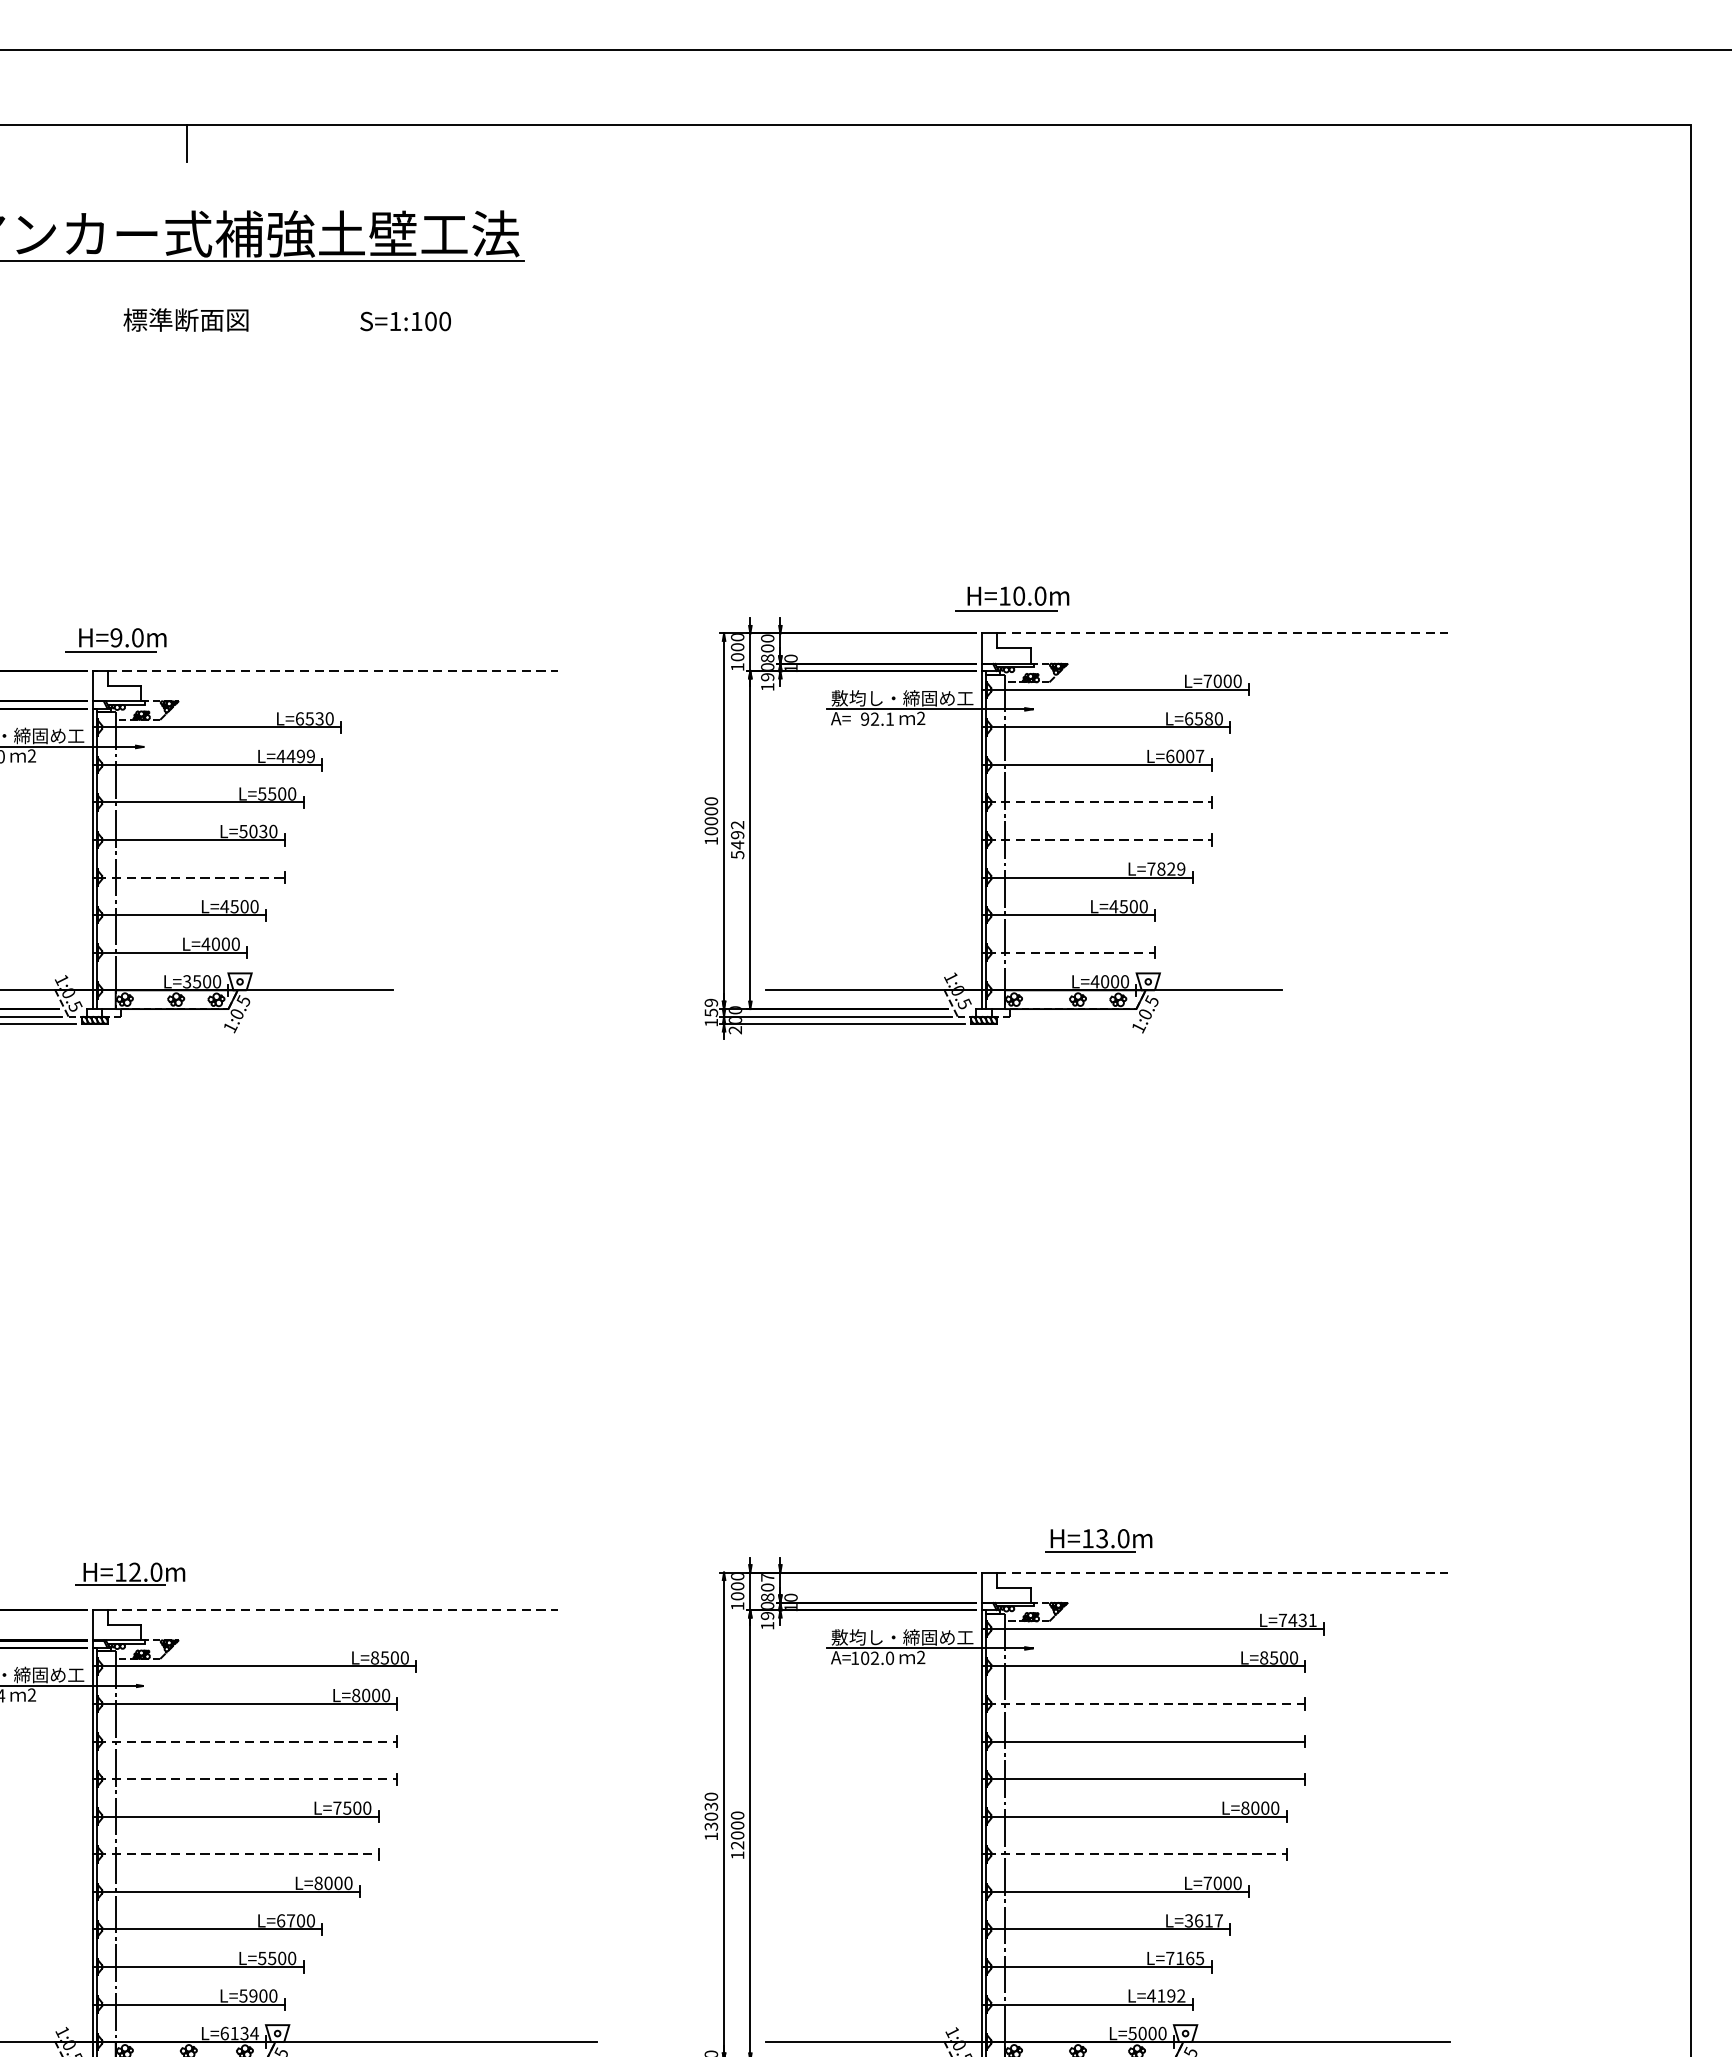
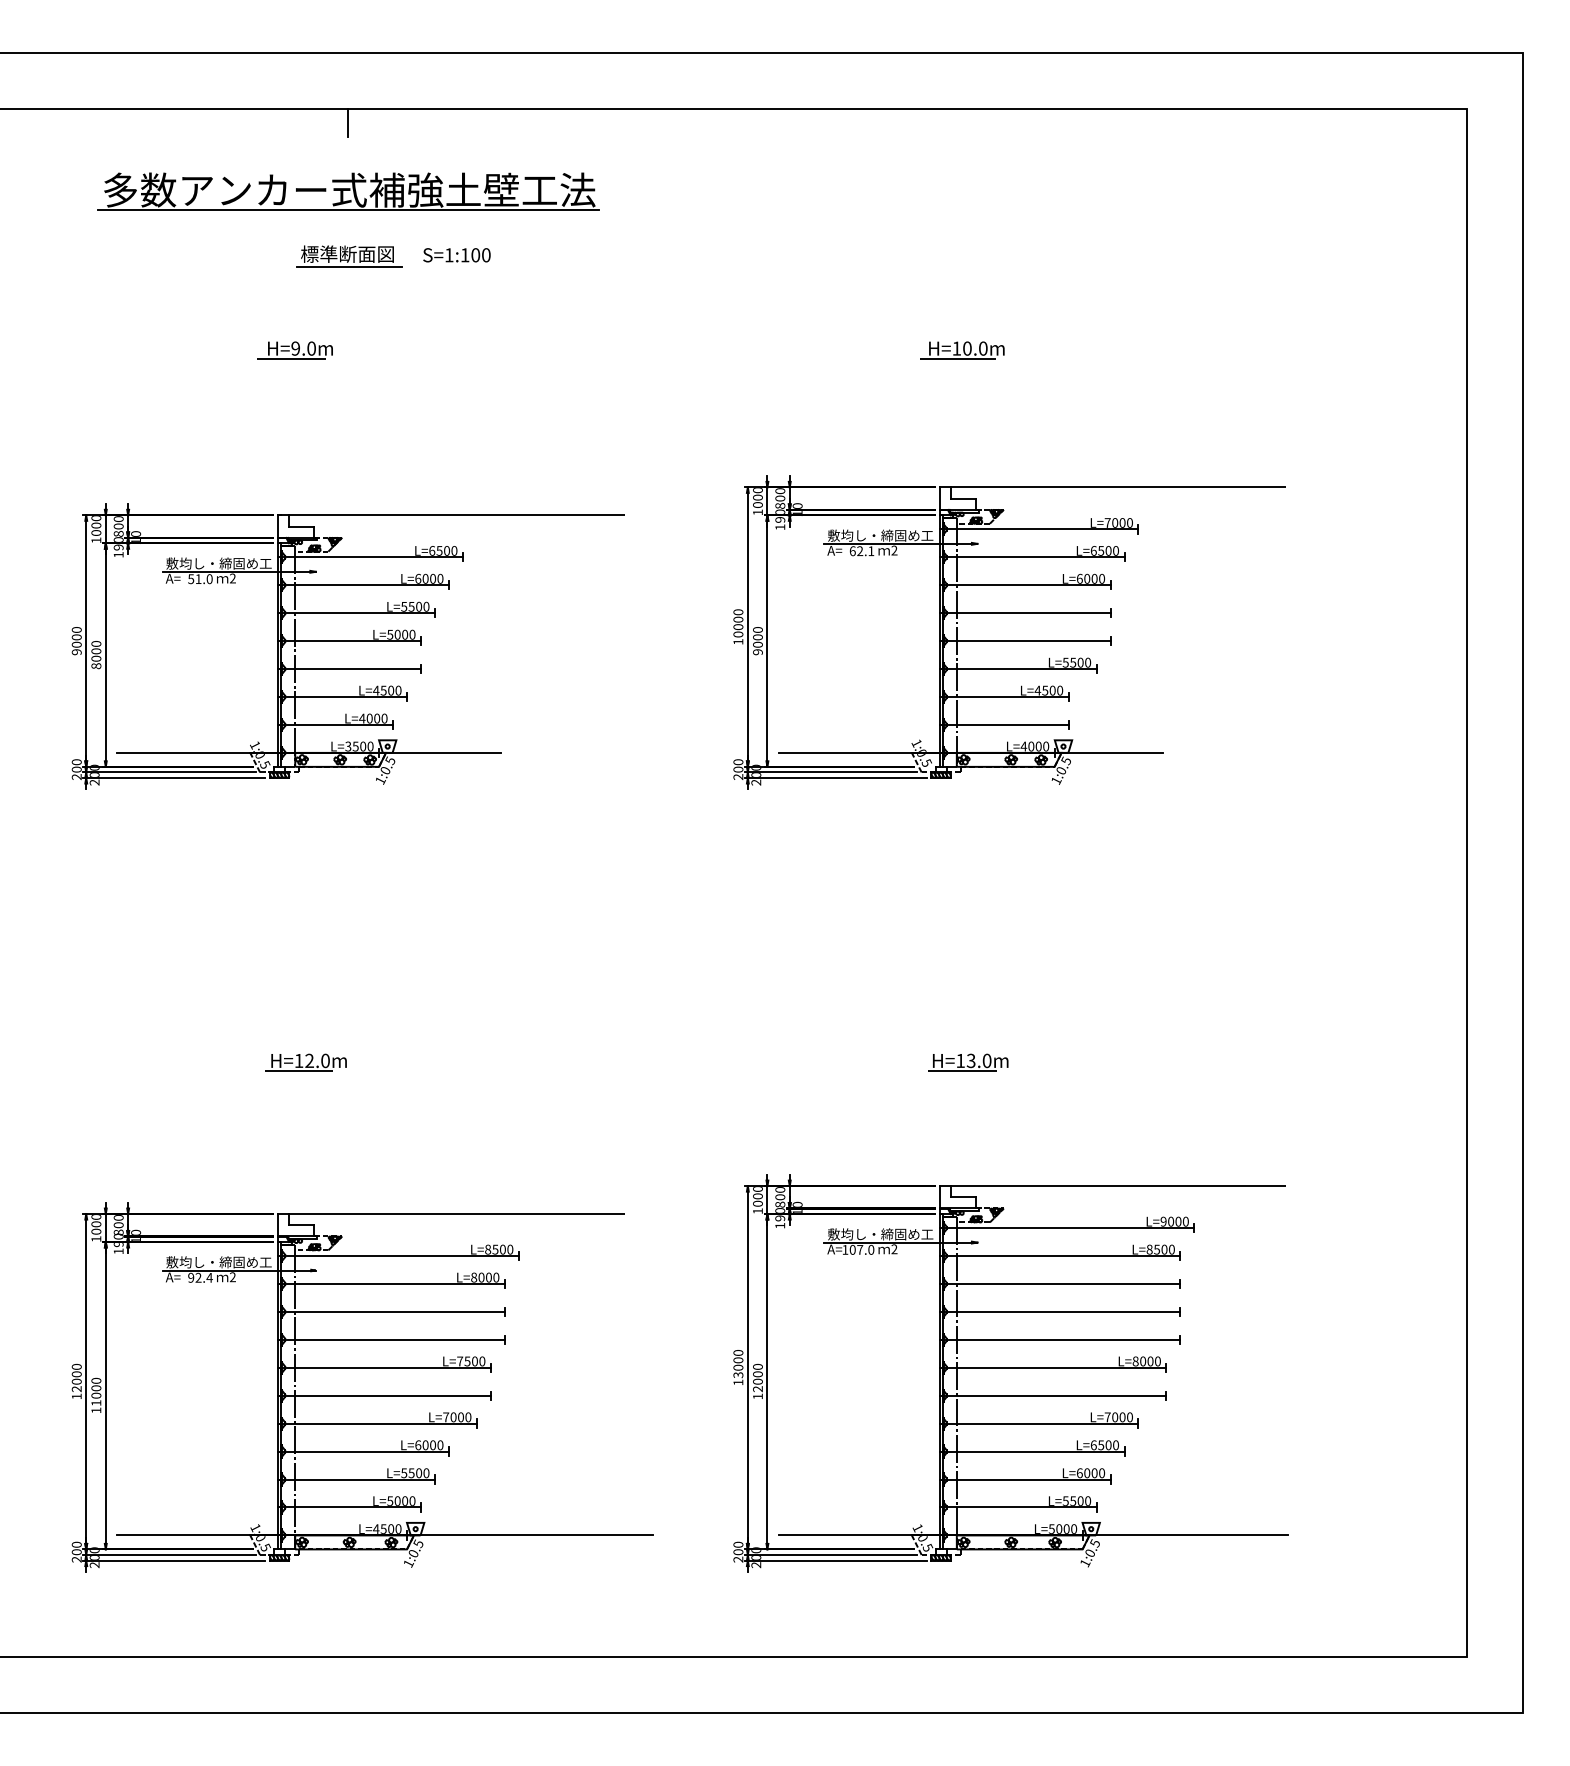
text: (405, 321) -> (456, 255), moved
line: (188, 337) -> (349, 267), added
part: (1012, 598) -> (962, 350), moved
line: (1222, 633) -> (1118, 487), dashed -> solid
part: (114, 640) -> (294, 350), moved
line: (332, 671) -> (456, 515), dashed -> solid
text: (319, 718) -> (446, 550), L=6530 -> L=6500
text: (1208, 718) -> (1108, 550), L=6580 -> L=6500
text: (864, 719) -> (852, 551), 92.1 -> 62.1
text: (294, 755) -> (428, 578), L=4499 -> L=6000
text: (1200, 755) -> (1102, 578), L=6007 -> L=6000
line: (1098, 802) -> (1026, 613), dashed -> solid
text: (263, 831) -> (405, 634), L=5030 -> L=5000
text: (737, 840) -> (757, 641), 5492 -> 9000
line: (1098, 840) -> (1026, 641), dashed -> solid
text: (1165, 868) -> (1076, 662), L=7829 -> L=5500
line: (191, 878) -> (351, 669), dashed -> solid
line: (1070, 952) -> (1005, 724), dashed -> solid
text: (711, 1012) -> (738, 769), 159 -> 200
part: (1098, 1540) -> (968, 1062), moved
line: (1222, 1573) -> (1118, 1186), dashed -> solid
part: (129, 1574) -> (305, 1062), moved
text: (767, 1577) -> (780, 1189), 807 -> 800
line: (332, 1610) -> (456, 1214), dashed -> solid
text: (1297, 1620) -> (1174, 1221), L=7431 -> L=9000
text: (875, 1657) -> (860, 1249), 102.0 -> 107.0
line: (1145, 1703) -> (1061, 1283), dashed -> solid
line: (247, 1741) -> (393, 1311), dashed -> solid
line: (247, 1778) -> (393, 1339), dashed -> solid
text: (711, 1806) -> (738, 1360), 13030 -> 13000
line: (238, 1853) -> (386, 1395), dashed -> solid
line: (1136, 1853) -> (1054, 1395), dashed -> solid
text: (319, 1883) -> (446, 1417), L=8000 -> L=7000
text: (290, 1921) -> (425, 1445), L=6700 -> L=6000
text: (1203, 1921) -> (1104, 1445), L=3617 -> L=6500
text: (1184, 1958) -> (1090, 1473), L=7165 -> L=6000
text: (253, 1995) -> (397, 1500), L=5900 -> L=5000
text: (1165, 1995) -> (1076, 1500), L=4192 -> L=5500
text: (239, 2032) -> (387, 1528), L=6134 -> L=4500

